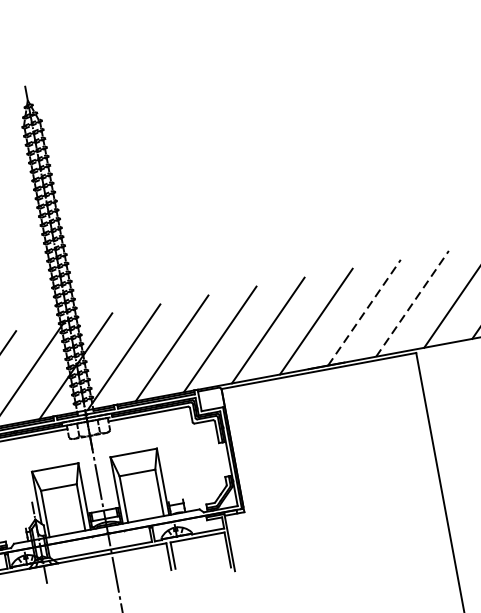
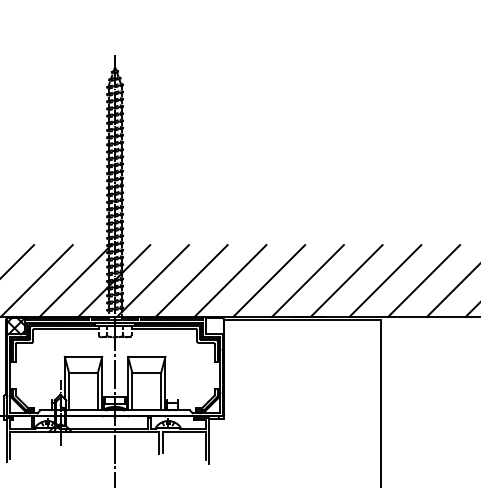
line: (412, 304) -> (385, 281), dashed -> solid
line: (364, 313) -> (346, 281), dashed -> solid

